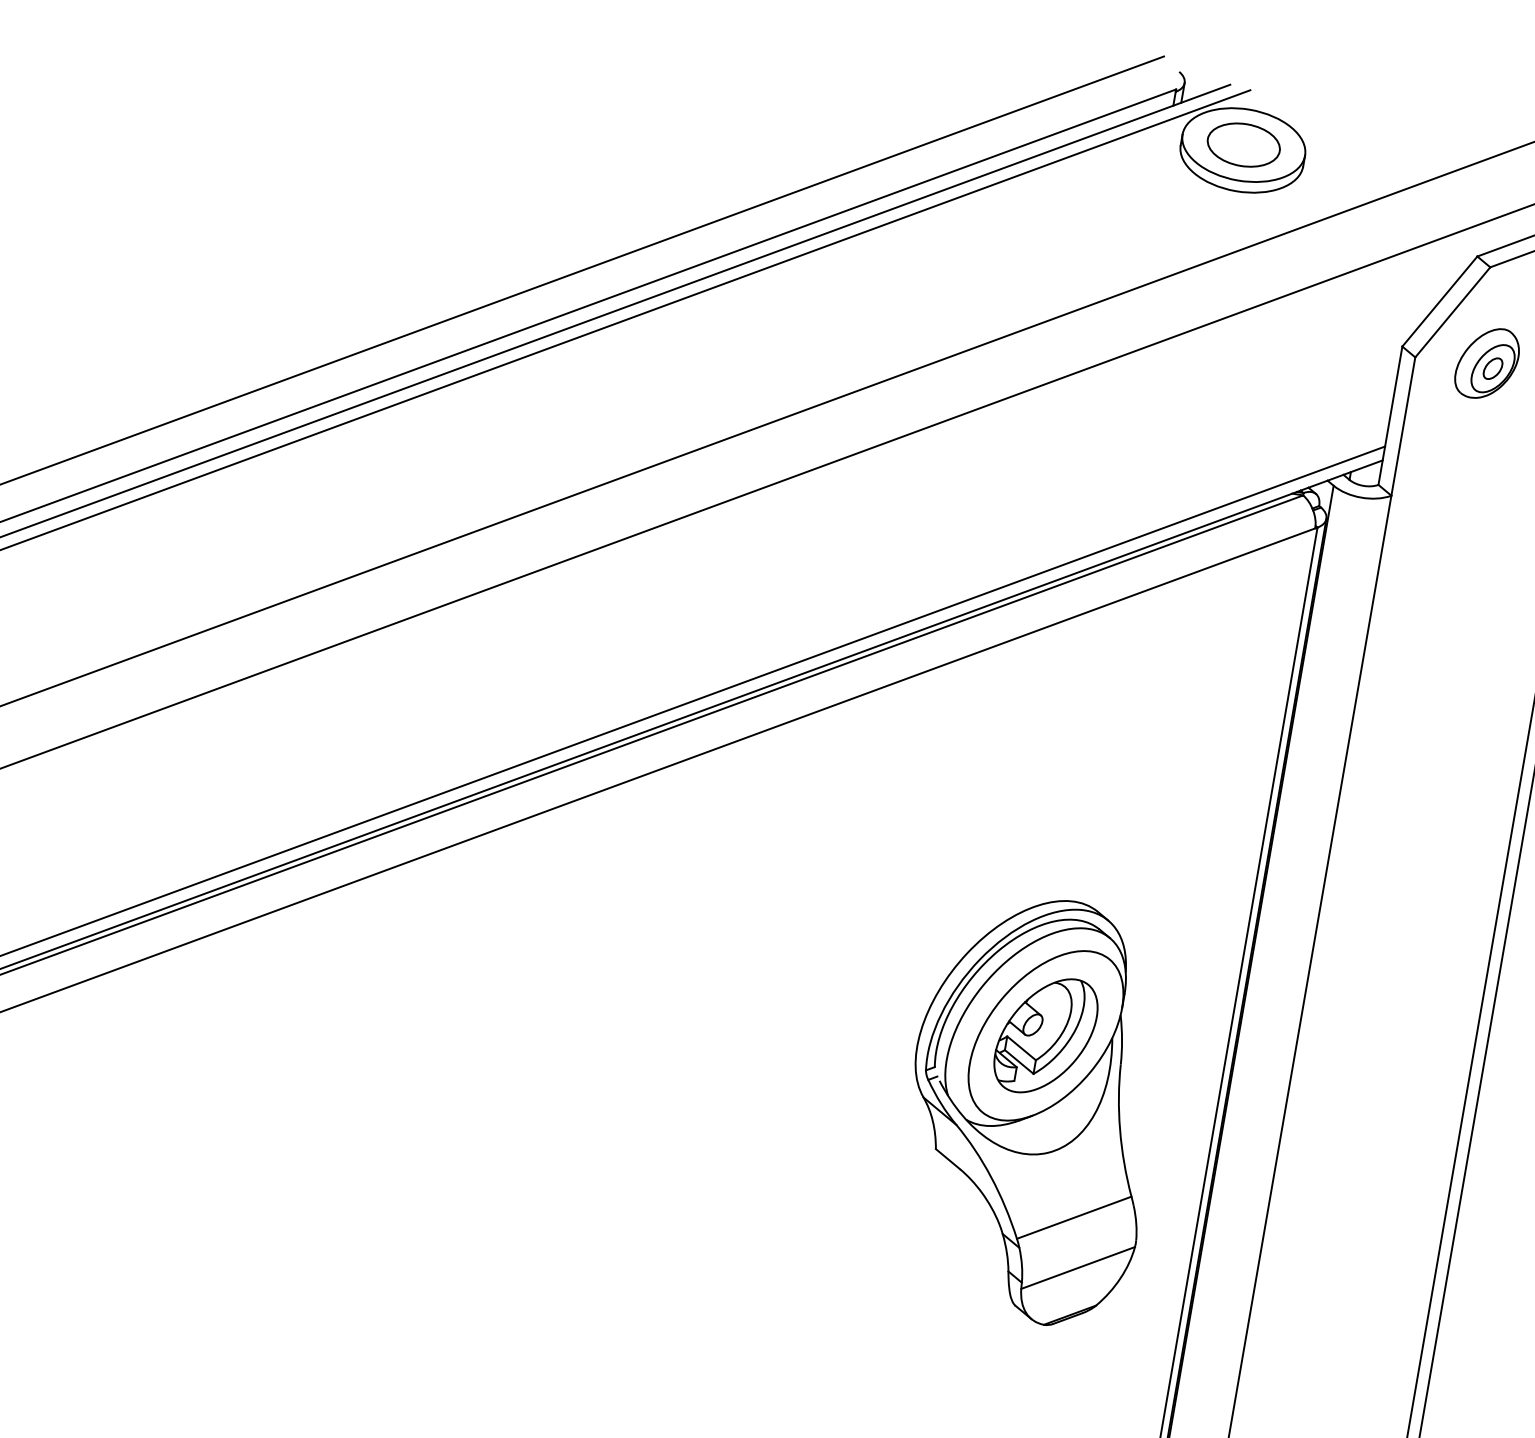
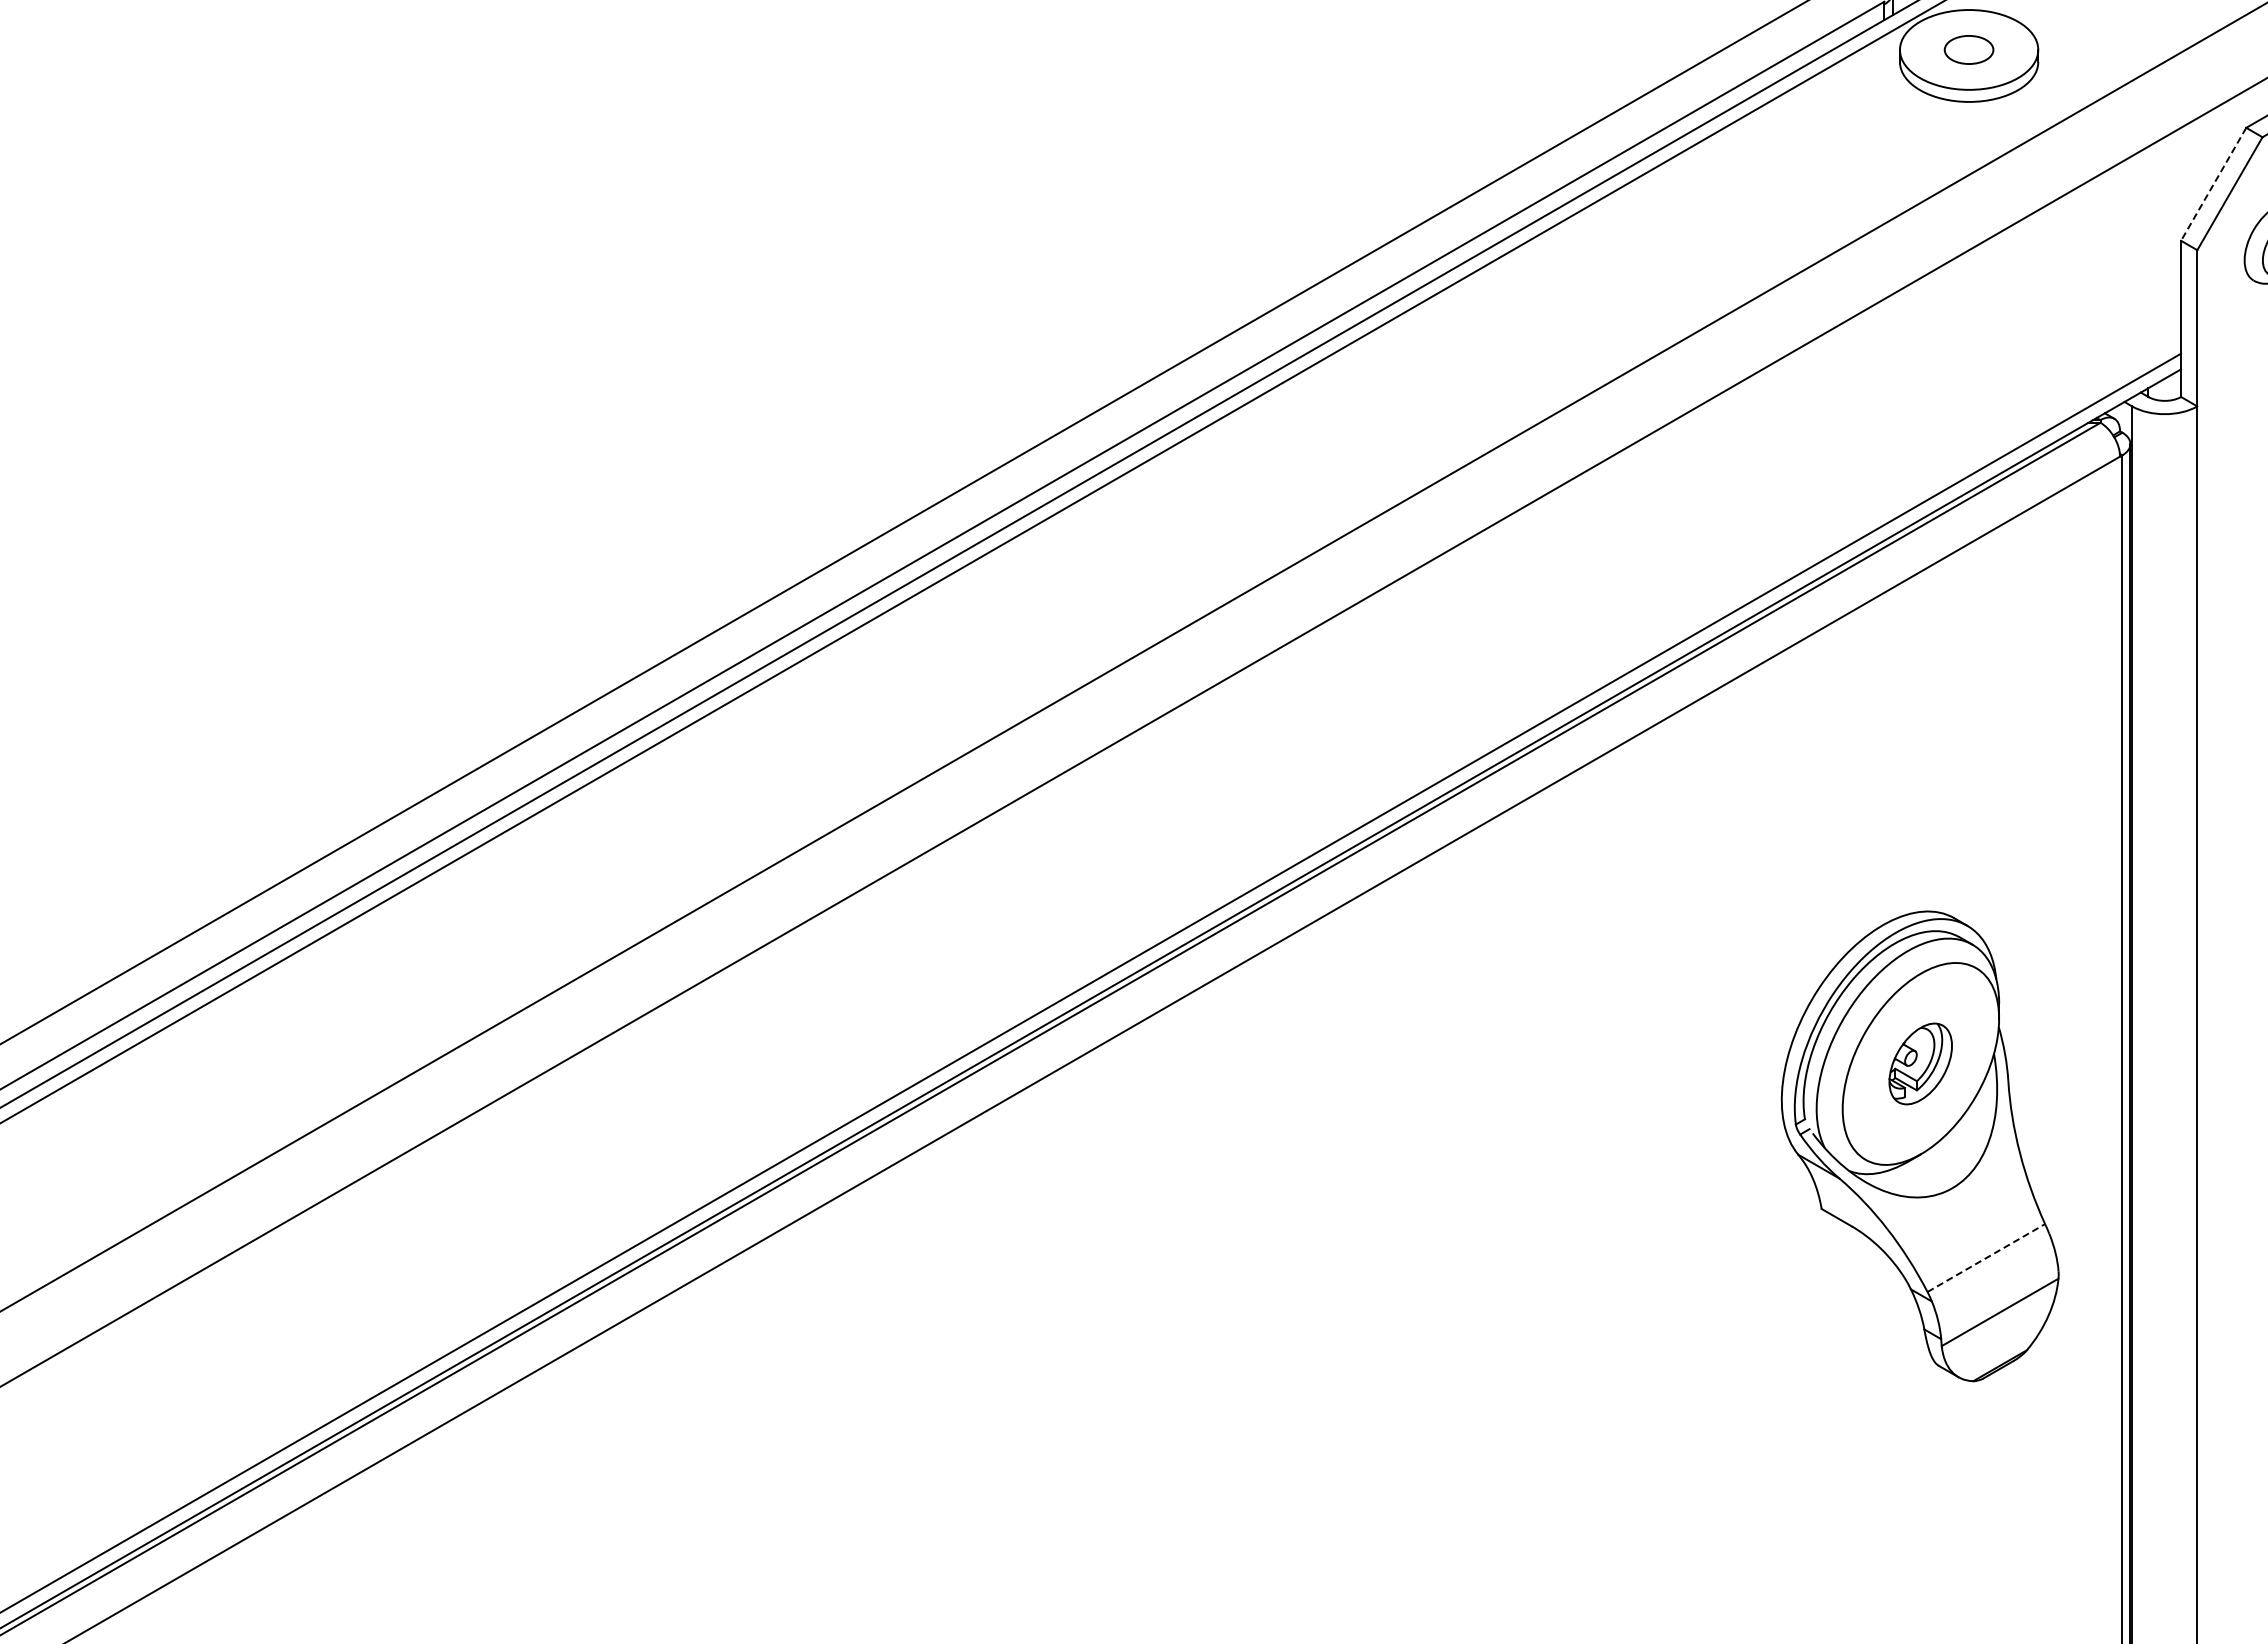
part: (1243, 144) -> (1968, 49), size x0.6
line: (1439, 301) -> (2213, 184), solid -> dashed
part: (1045, 1035) -> (1920, 1063), size x0.6
line: (1074, 1218) -> (1986, 1258), solid -> dashed

